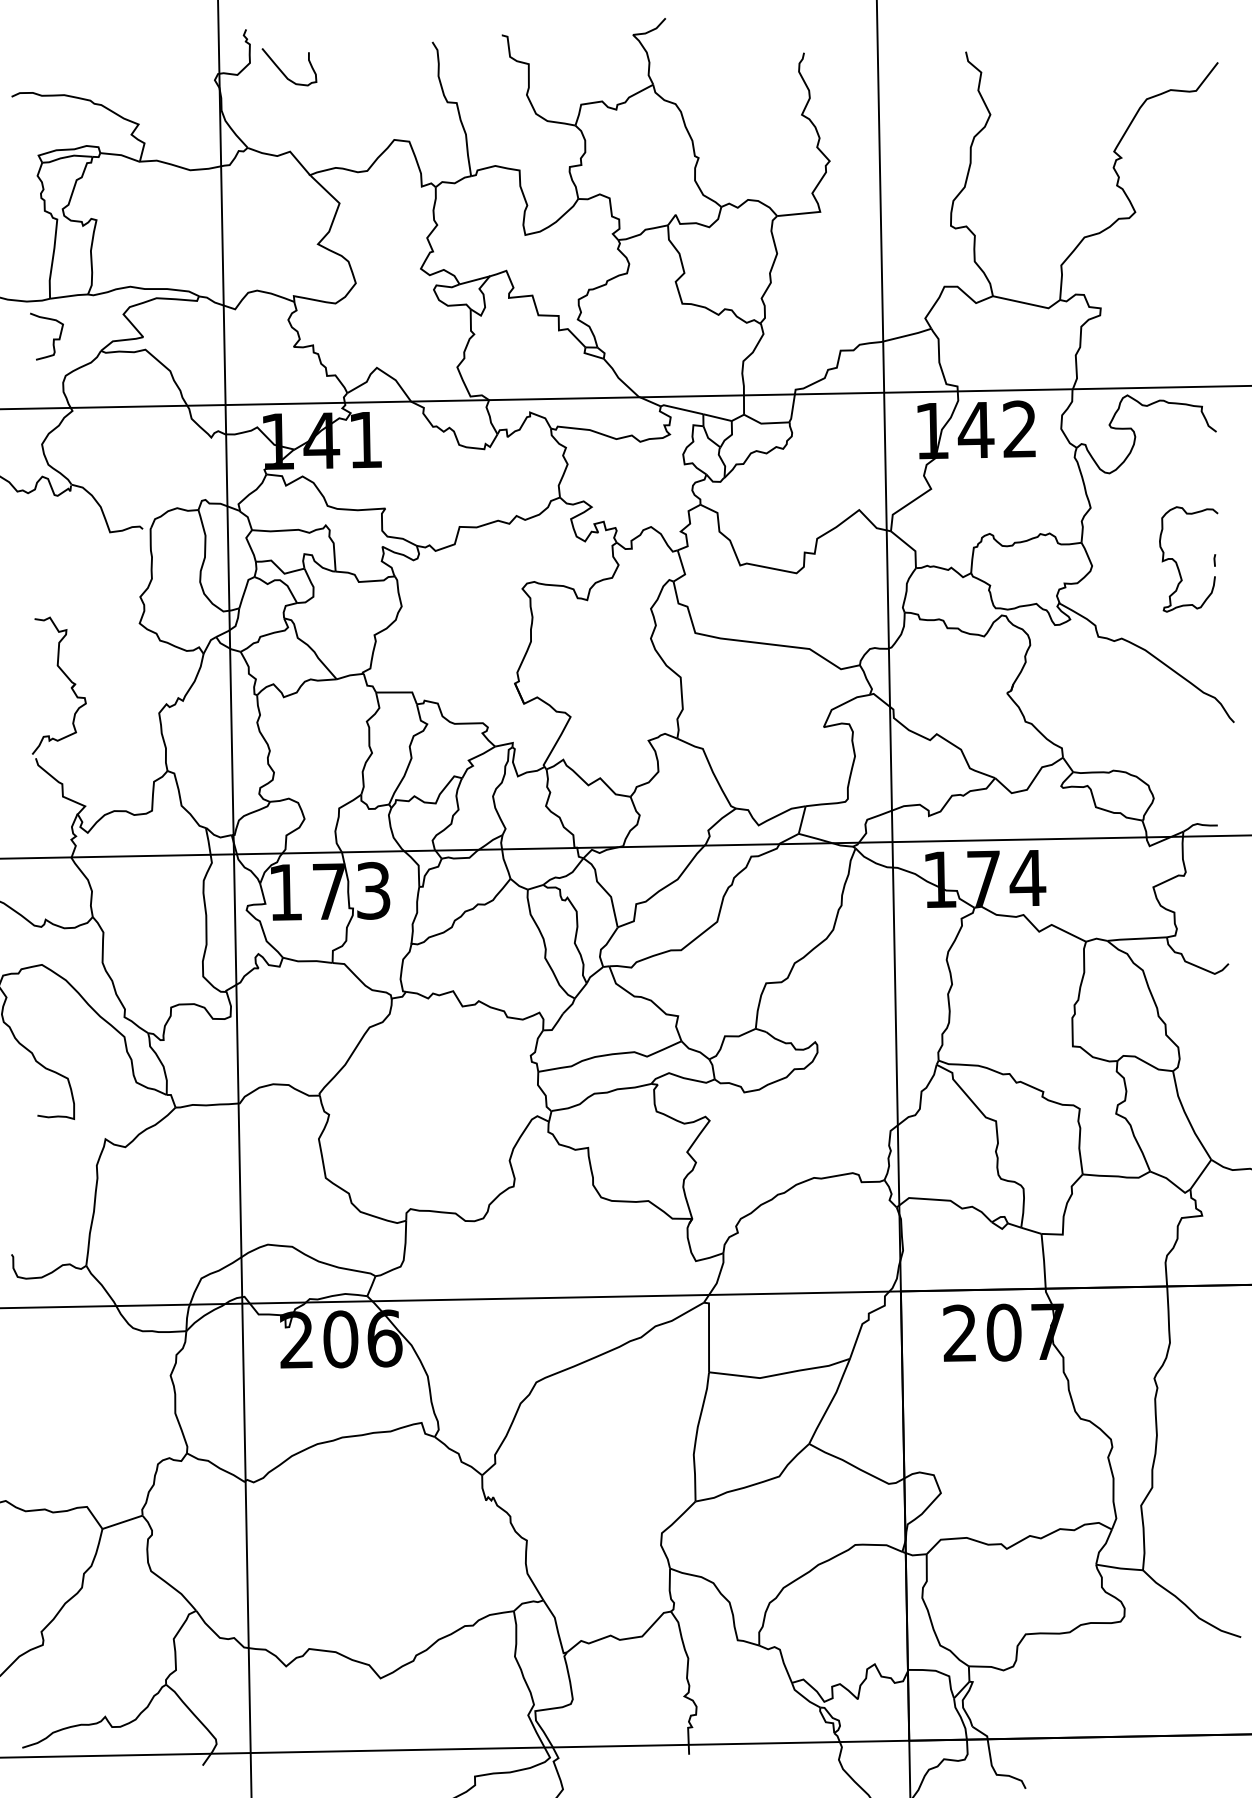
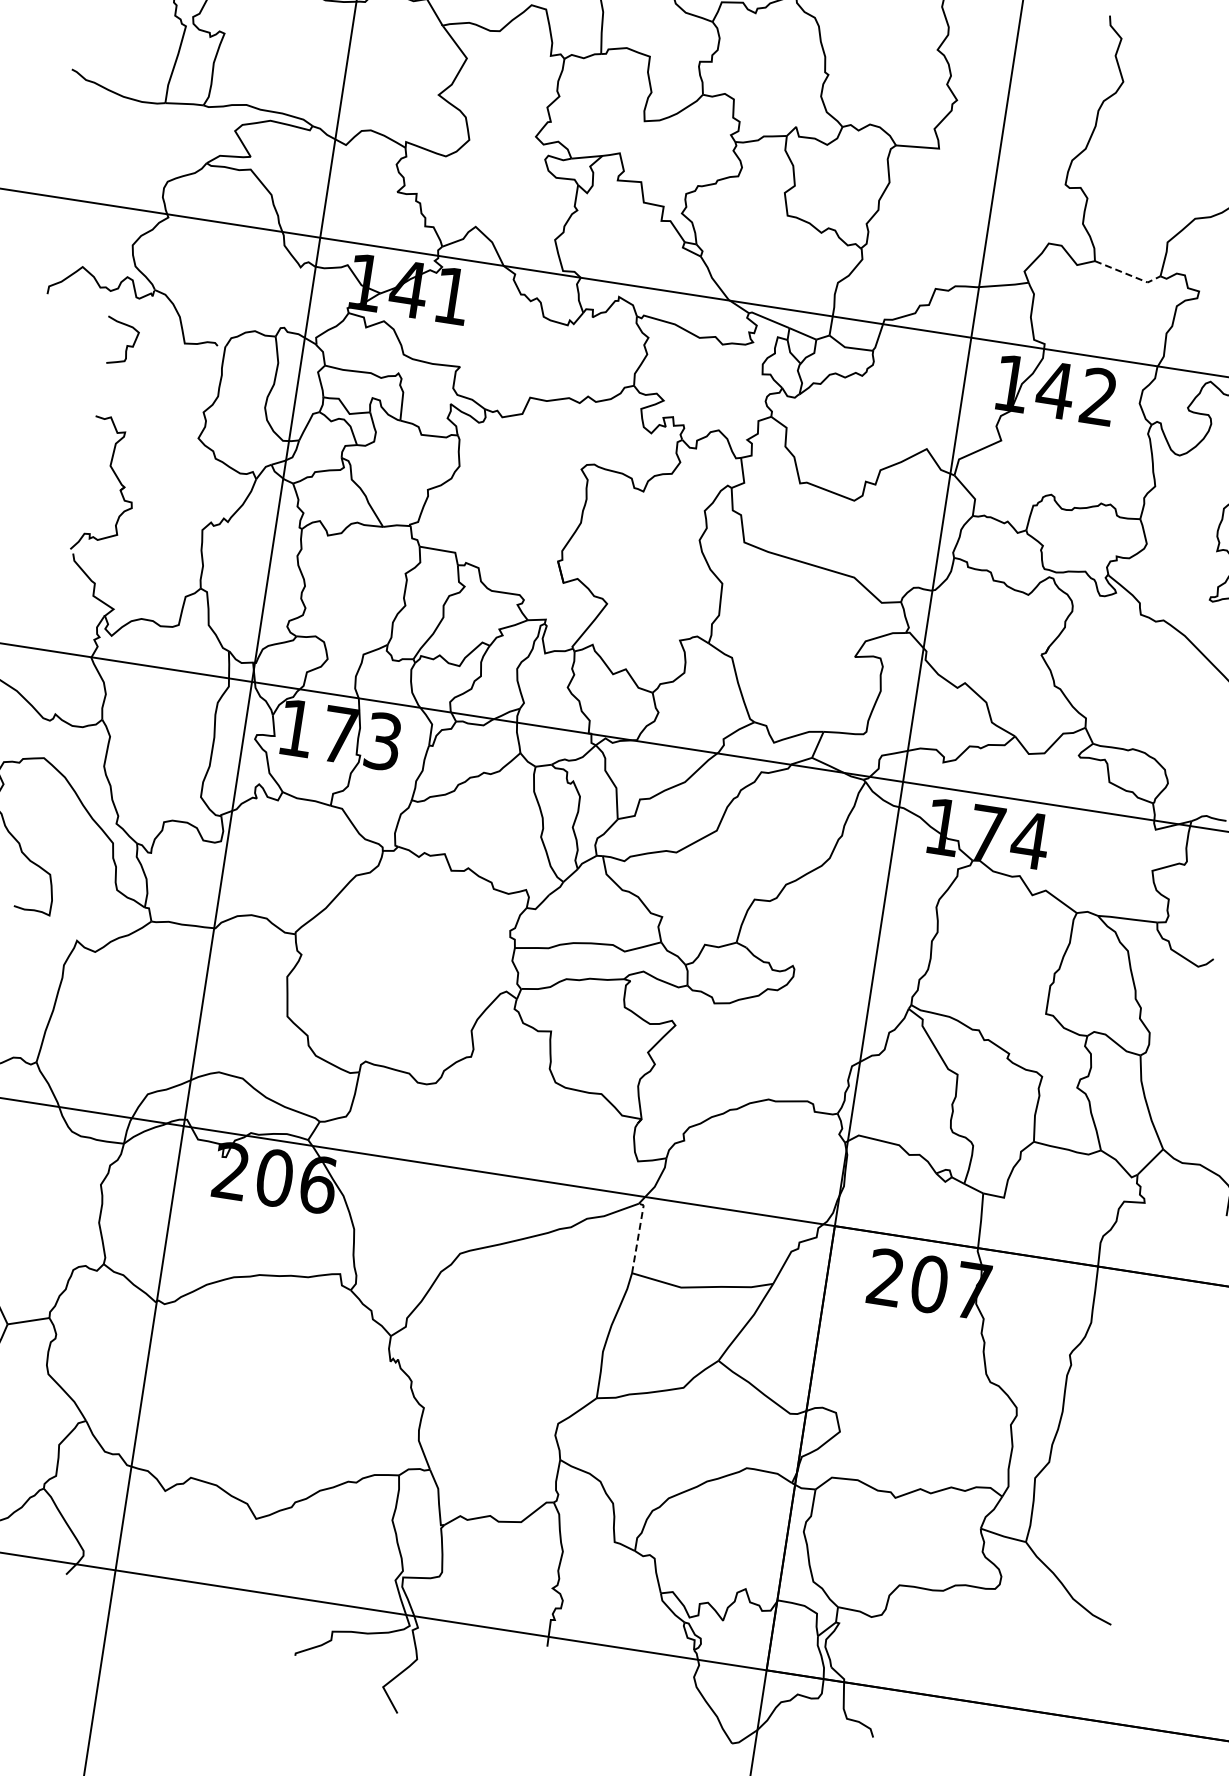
line: (1029, 304) -> (1129, 275), solid -> dashed
curve: (53, 338) -> (127, 344), moved
line: (709, 1334) -> (638, 1236), solid -> dashed

